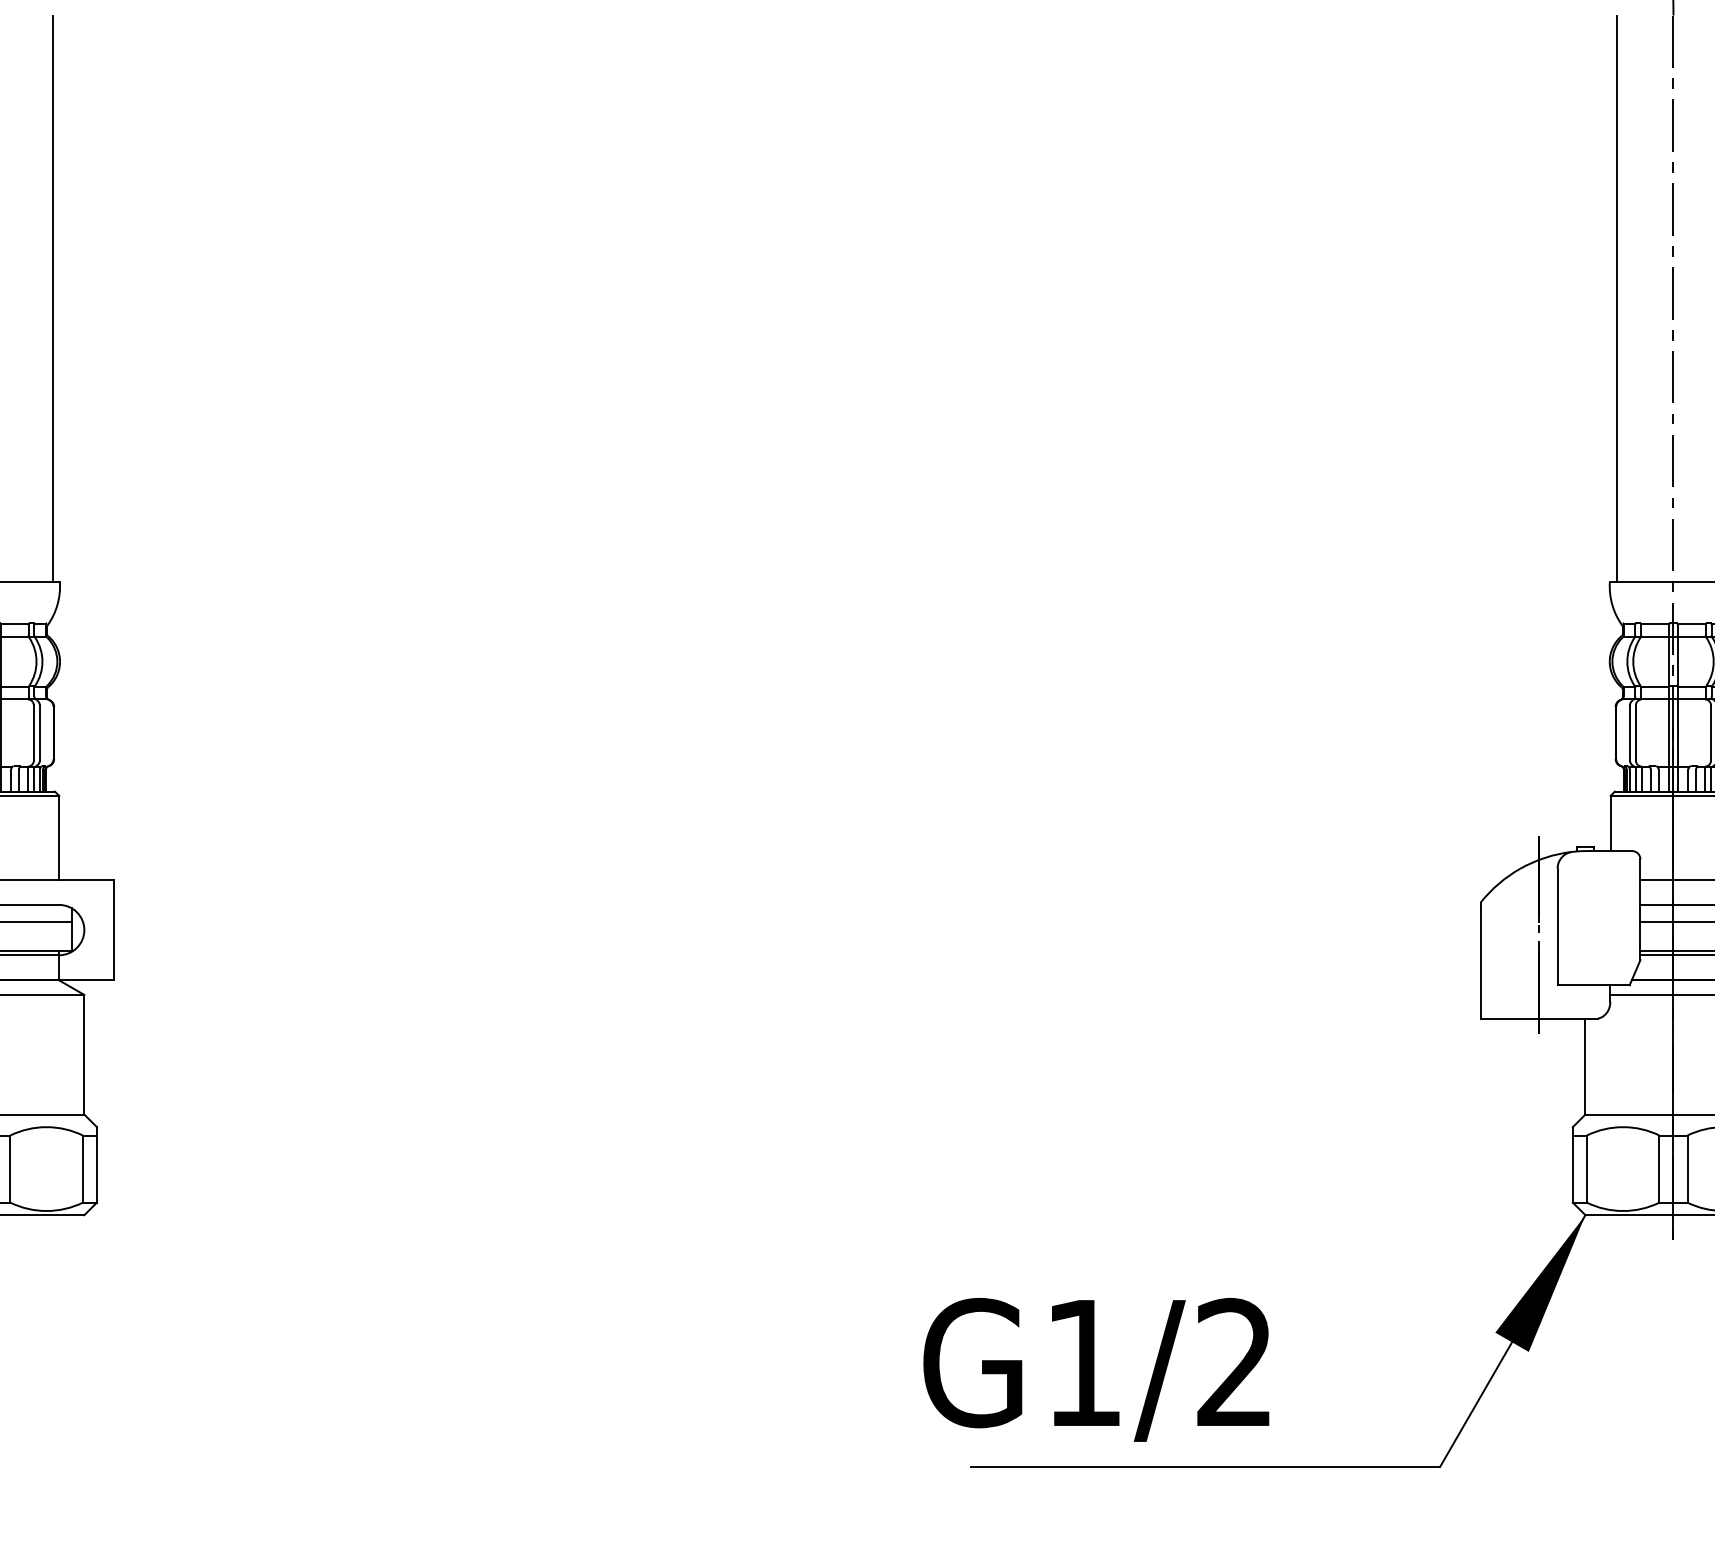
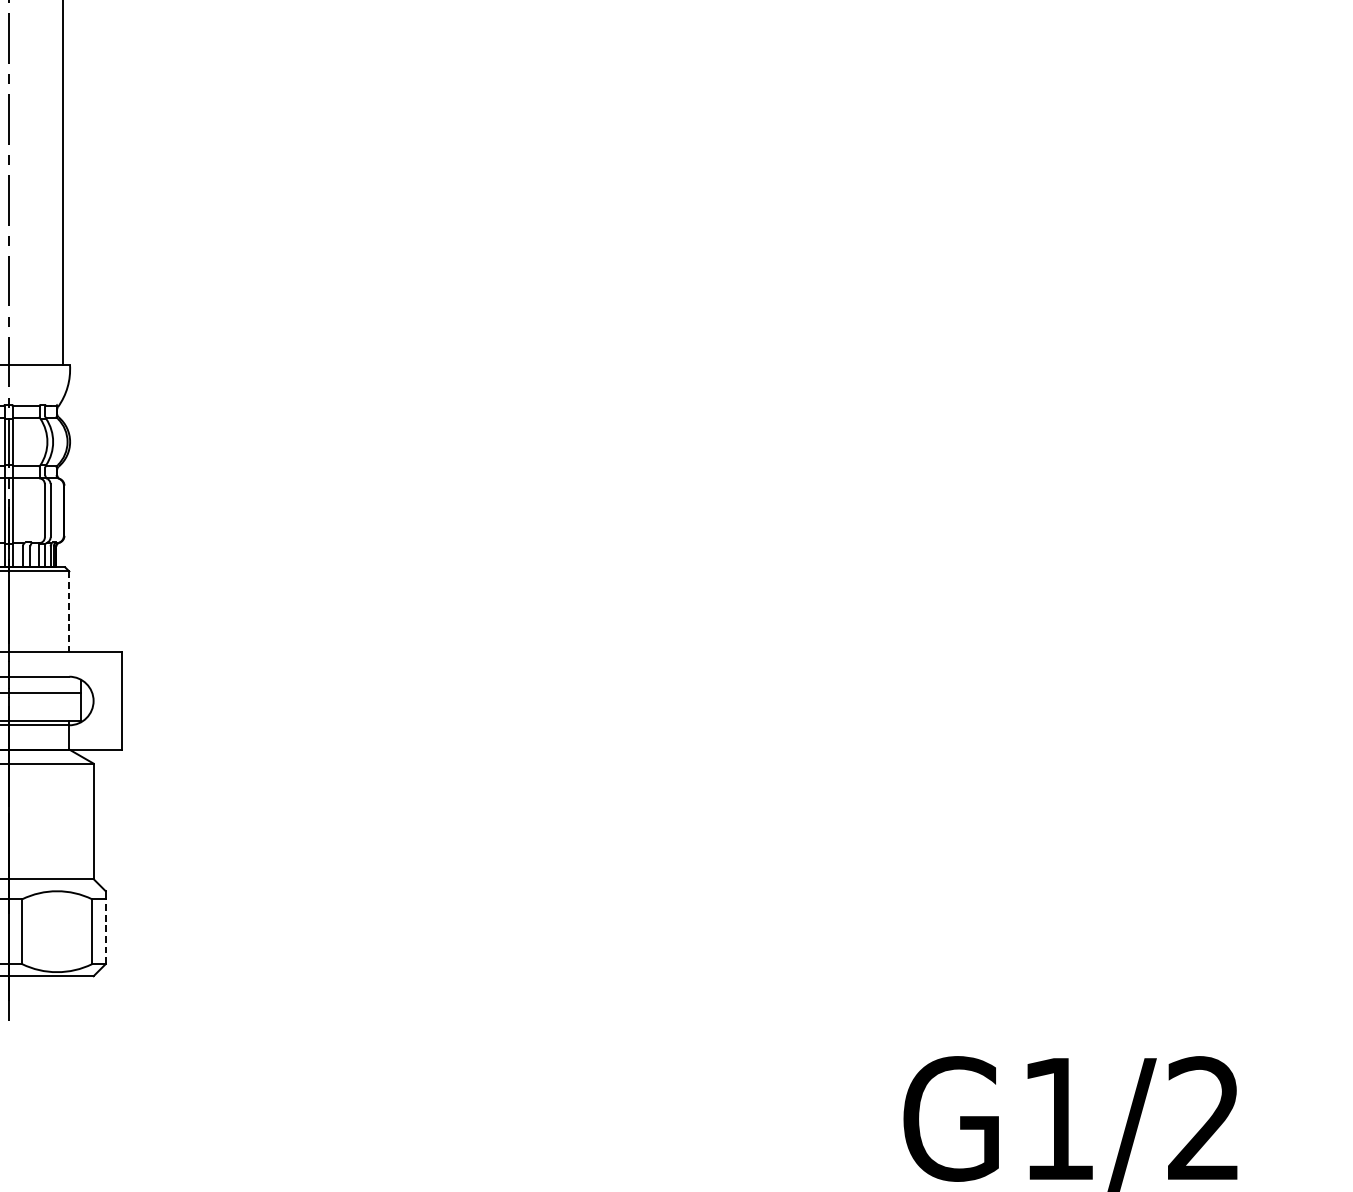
line: (59, 837) -> (69, 611), solid -> dashed
line: (96, 1169) -> (105, 932), solid -> dashed

